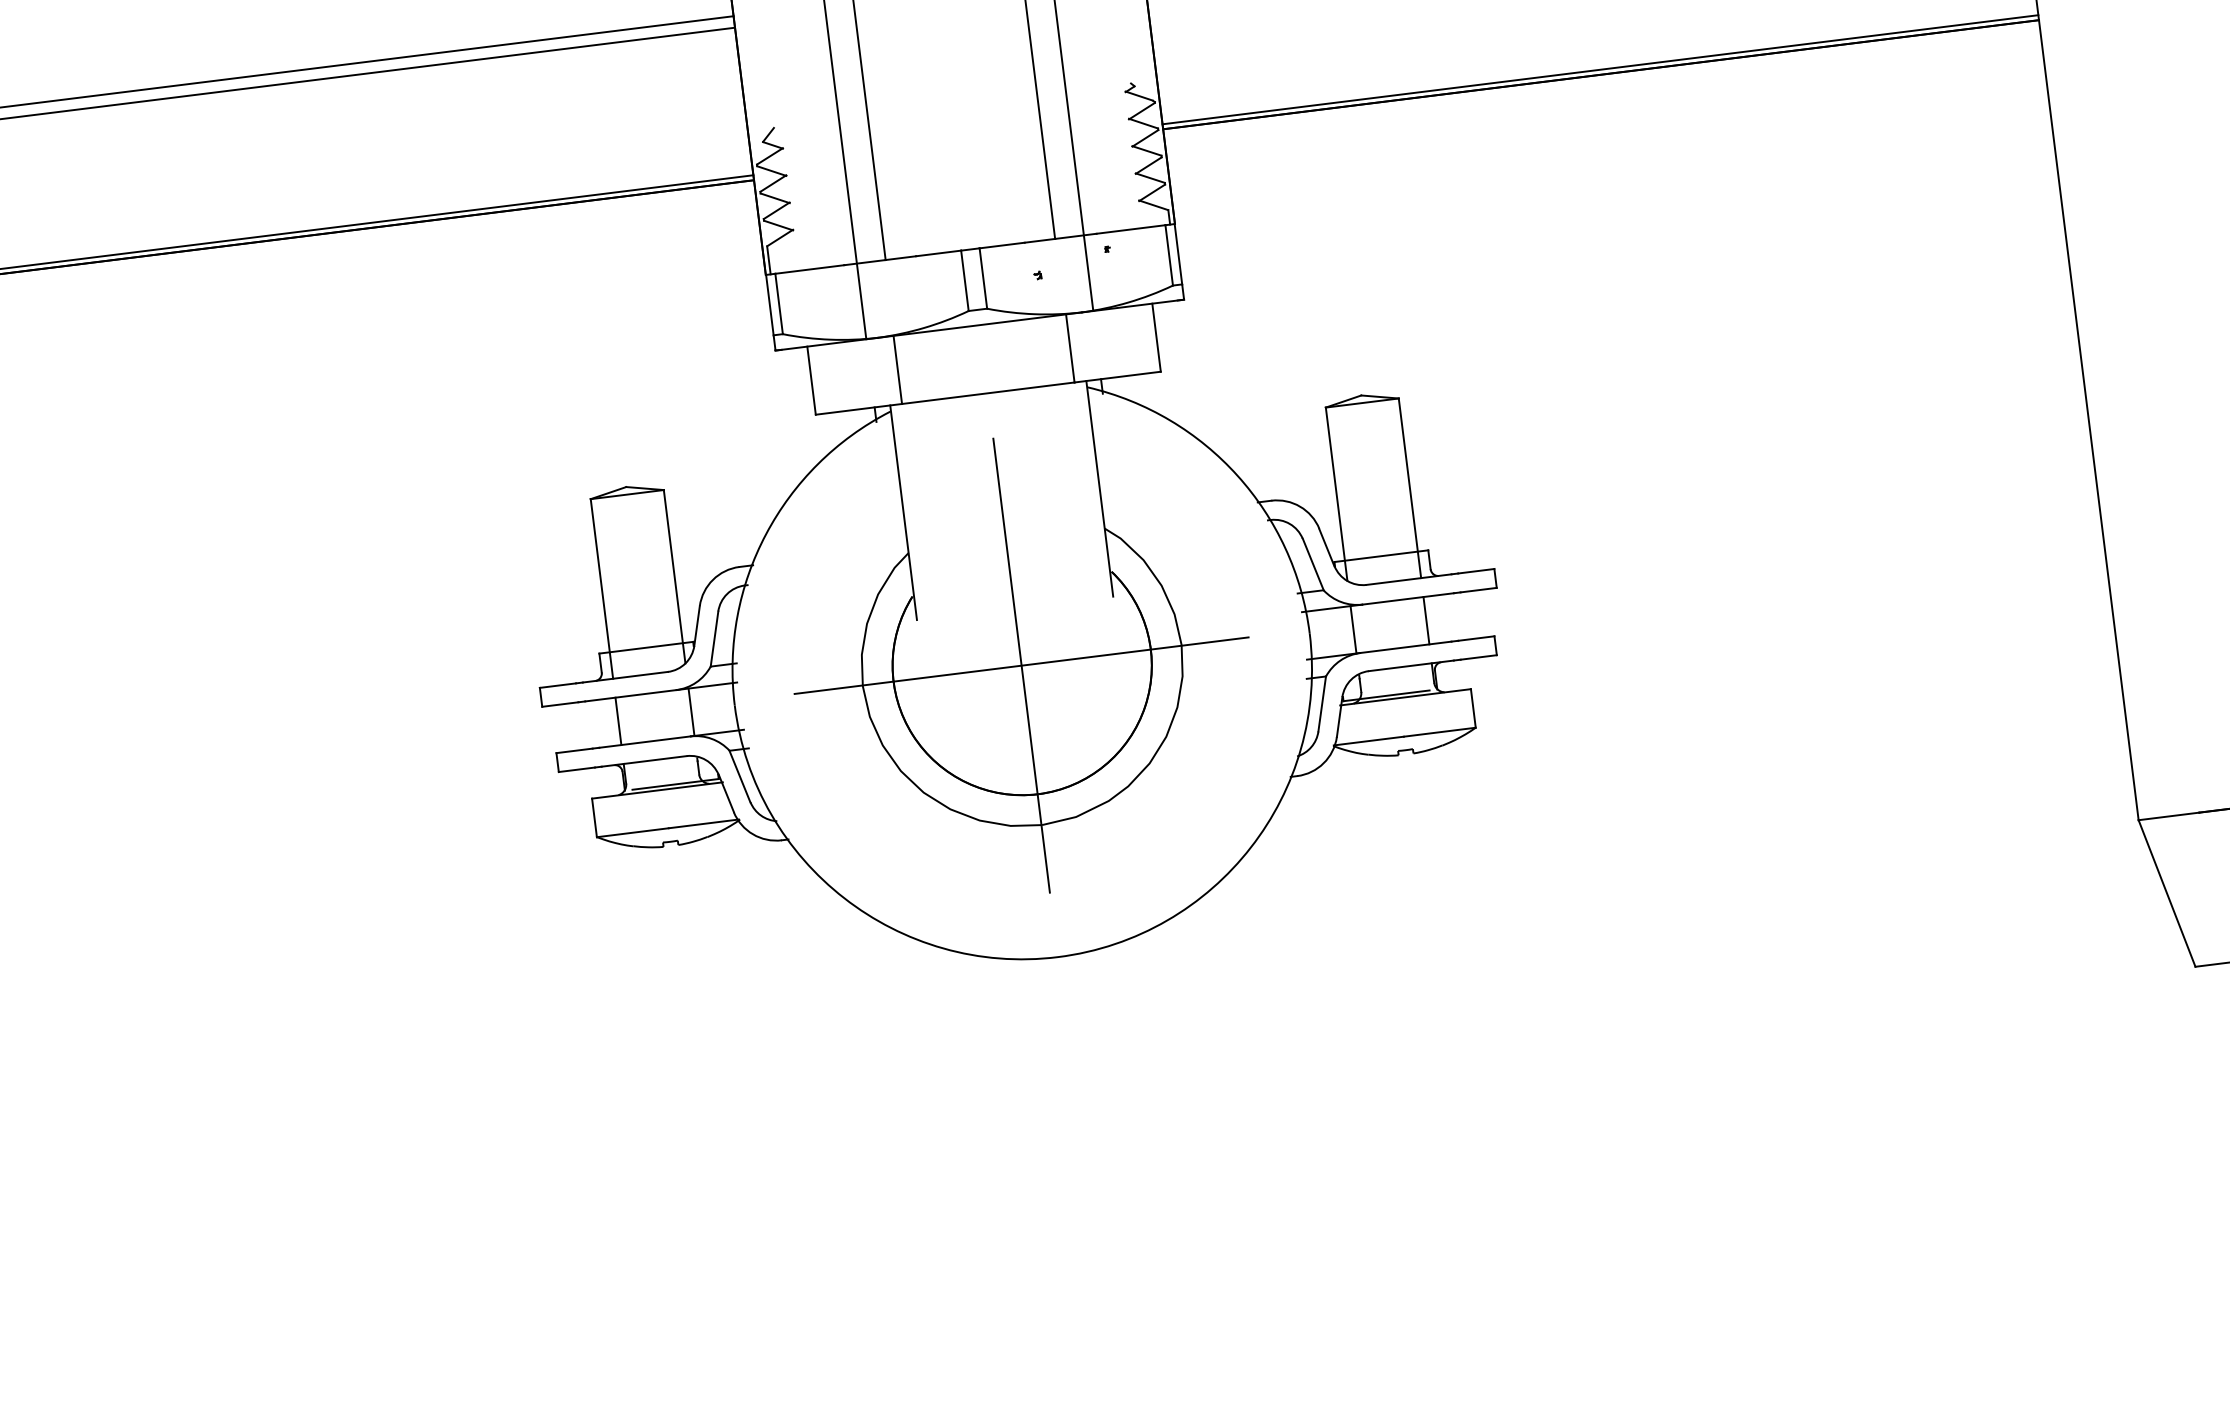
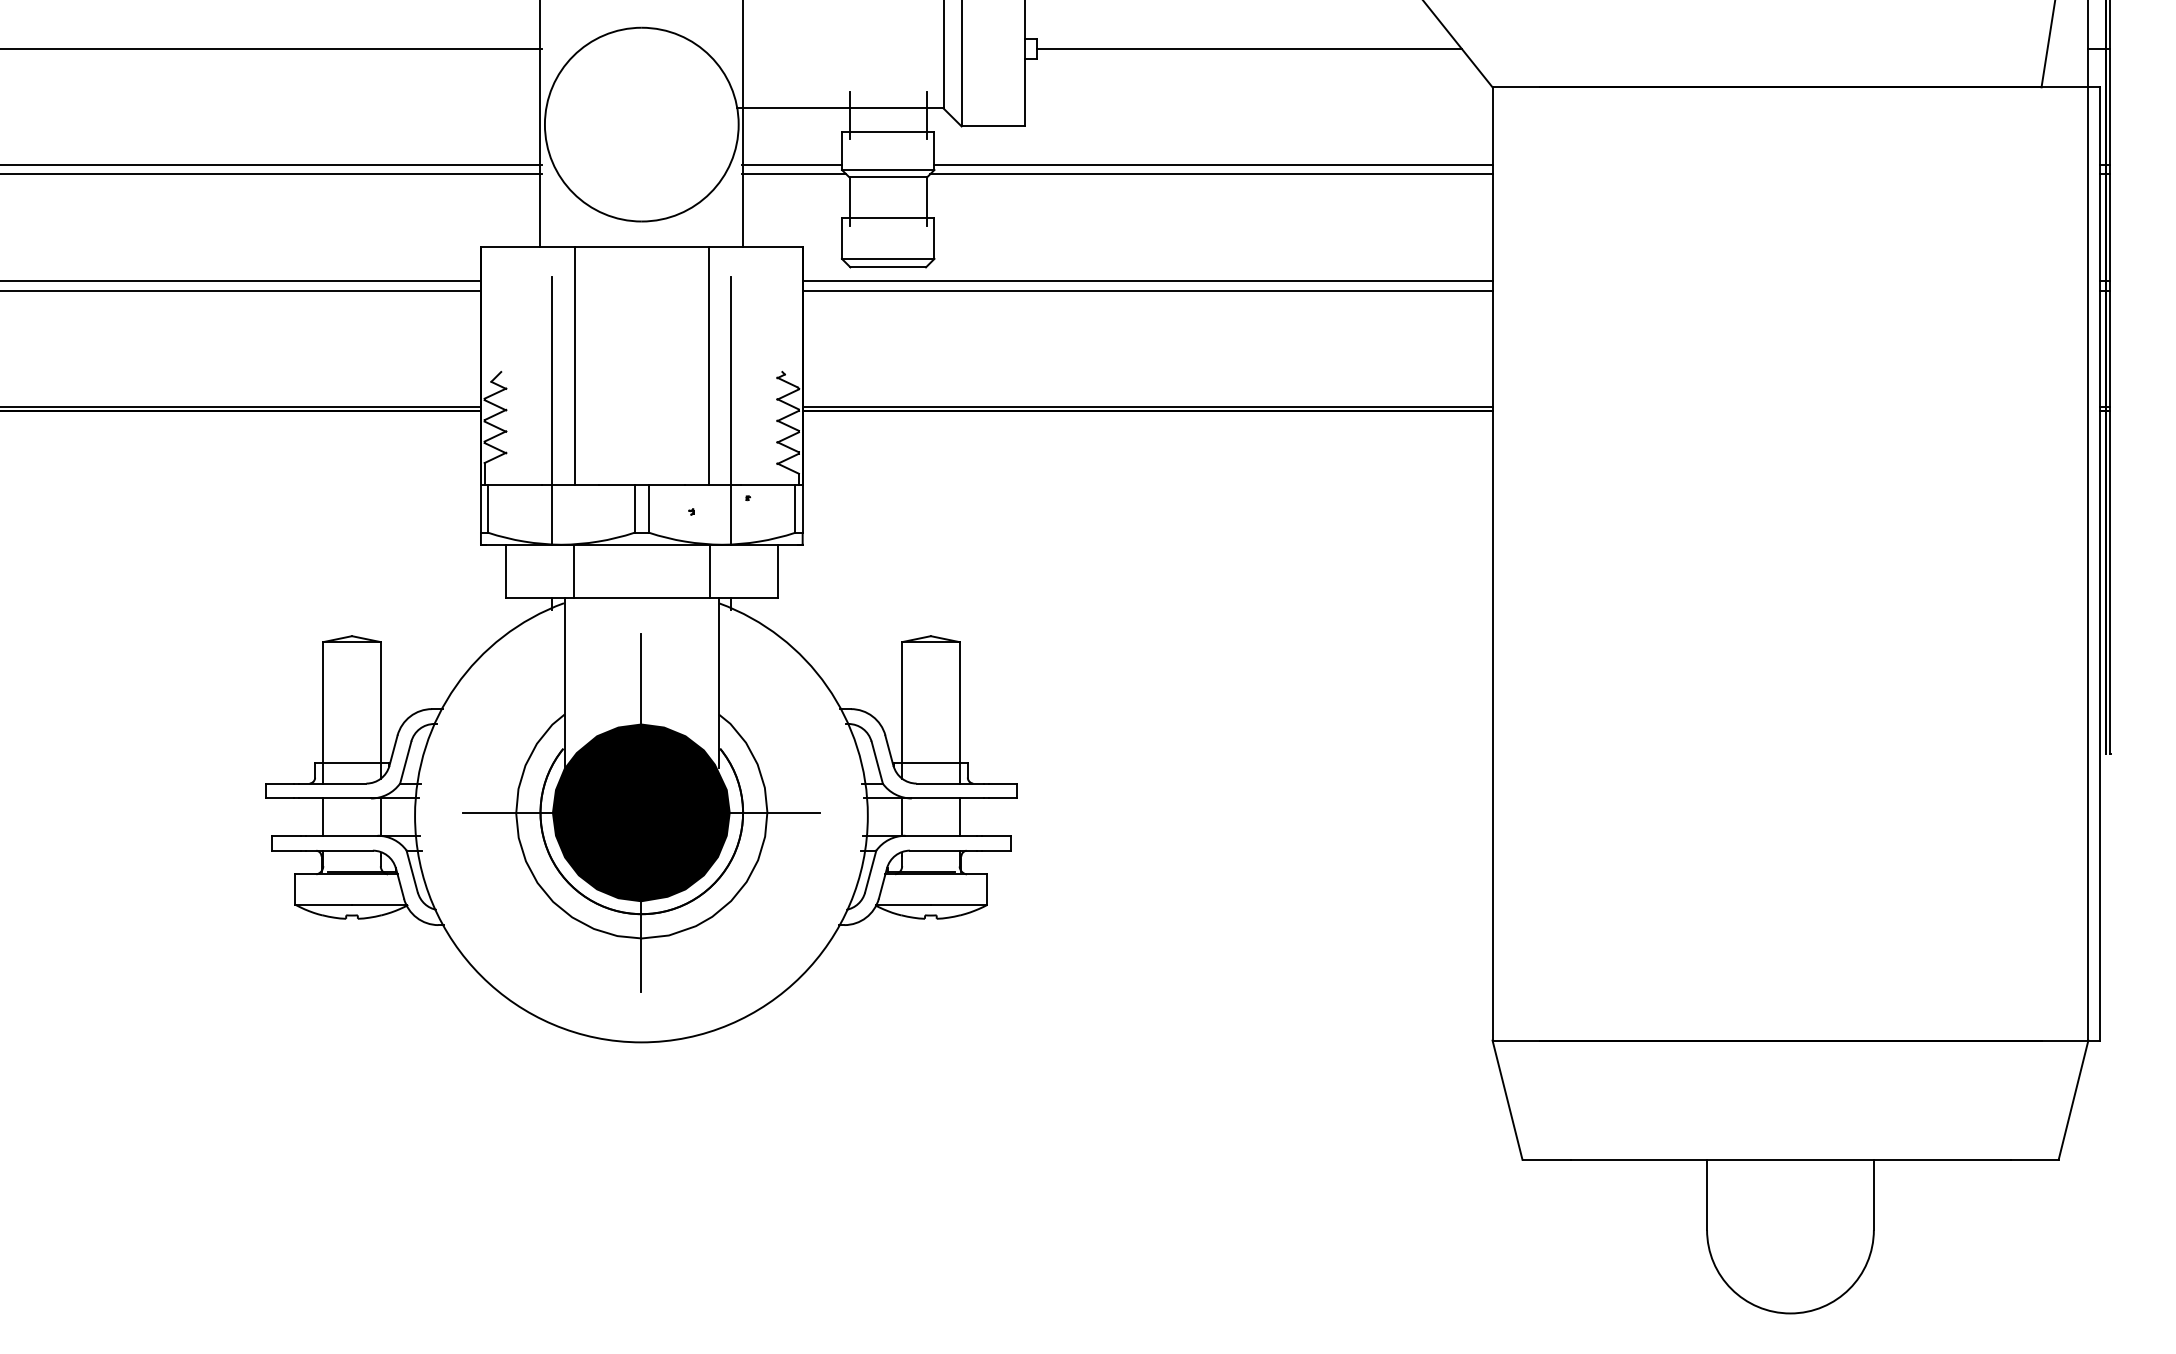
fill: (1020, 665) -> (640, 812), added

